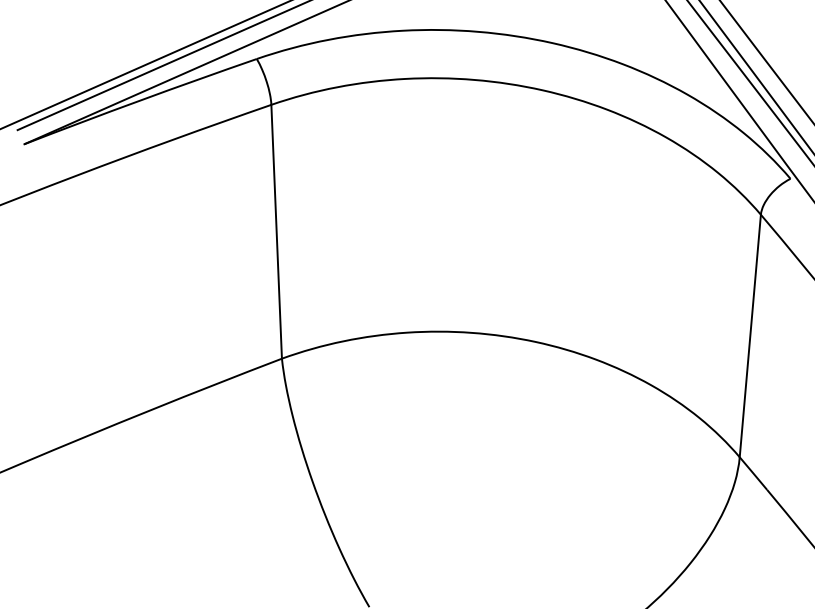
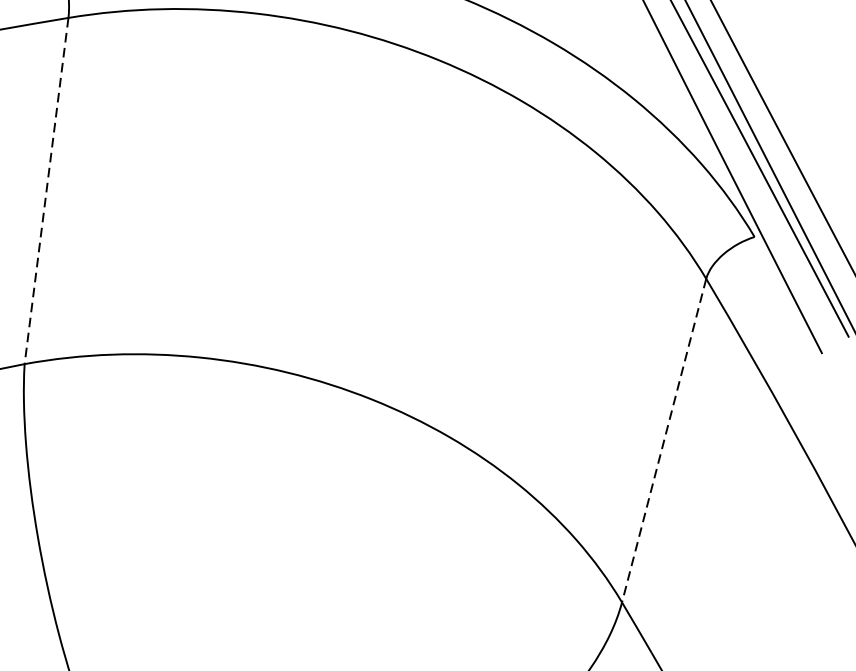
line: (276, 232) -> (46, 191), solid -> dashed
line: (750, 336) -> (664, 441), solid -> dashed

